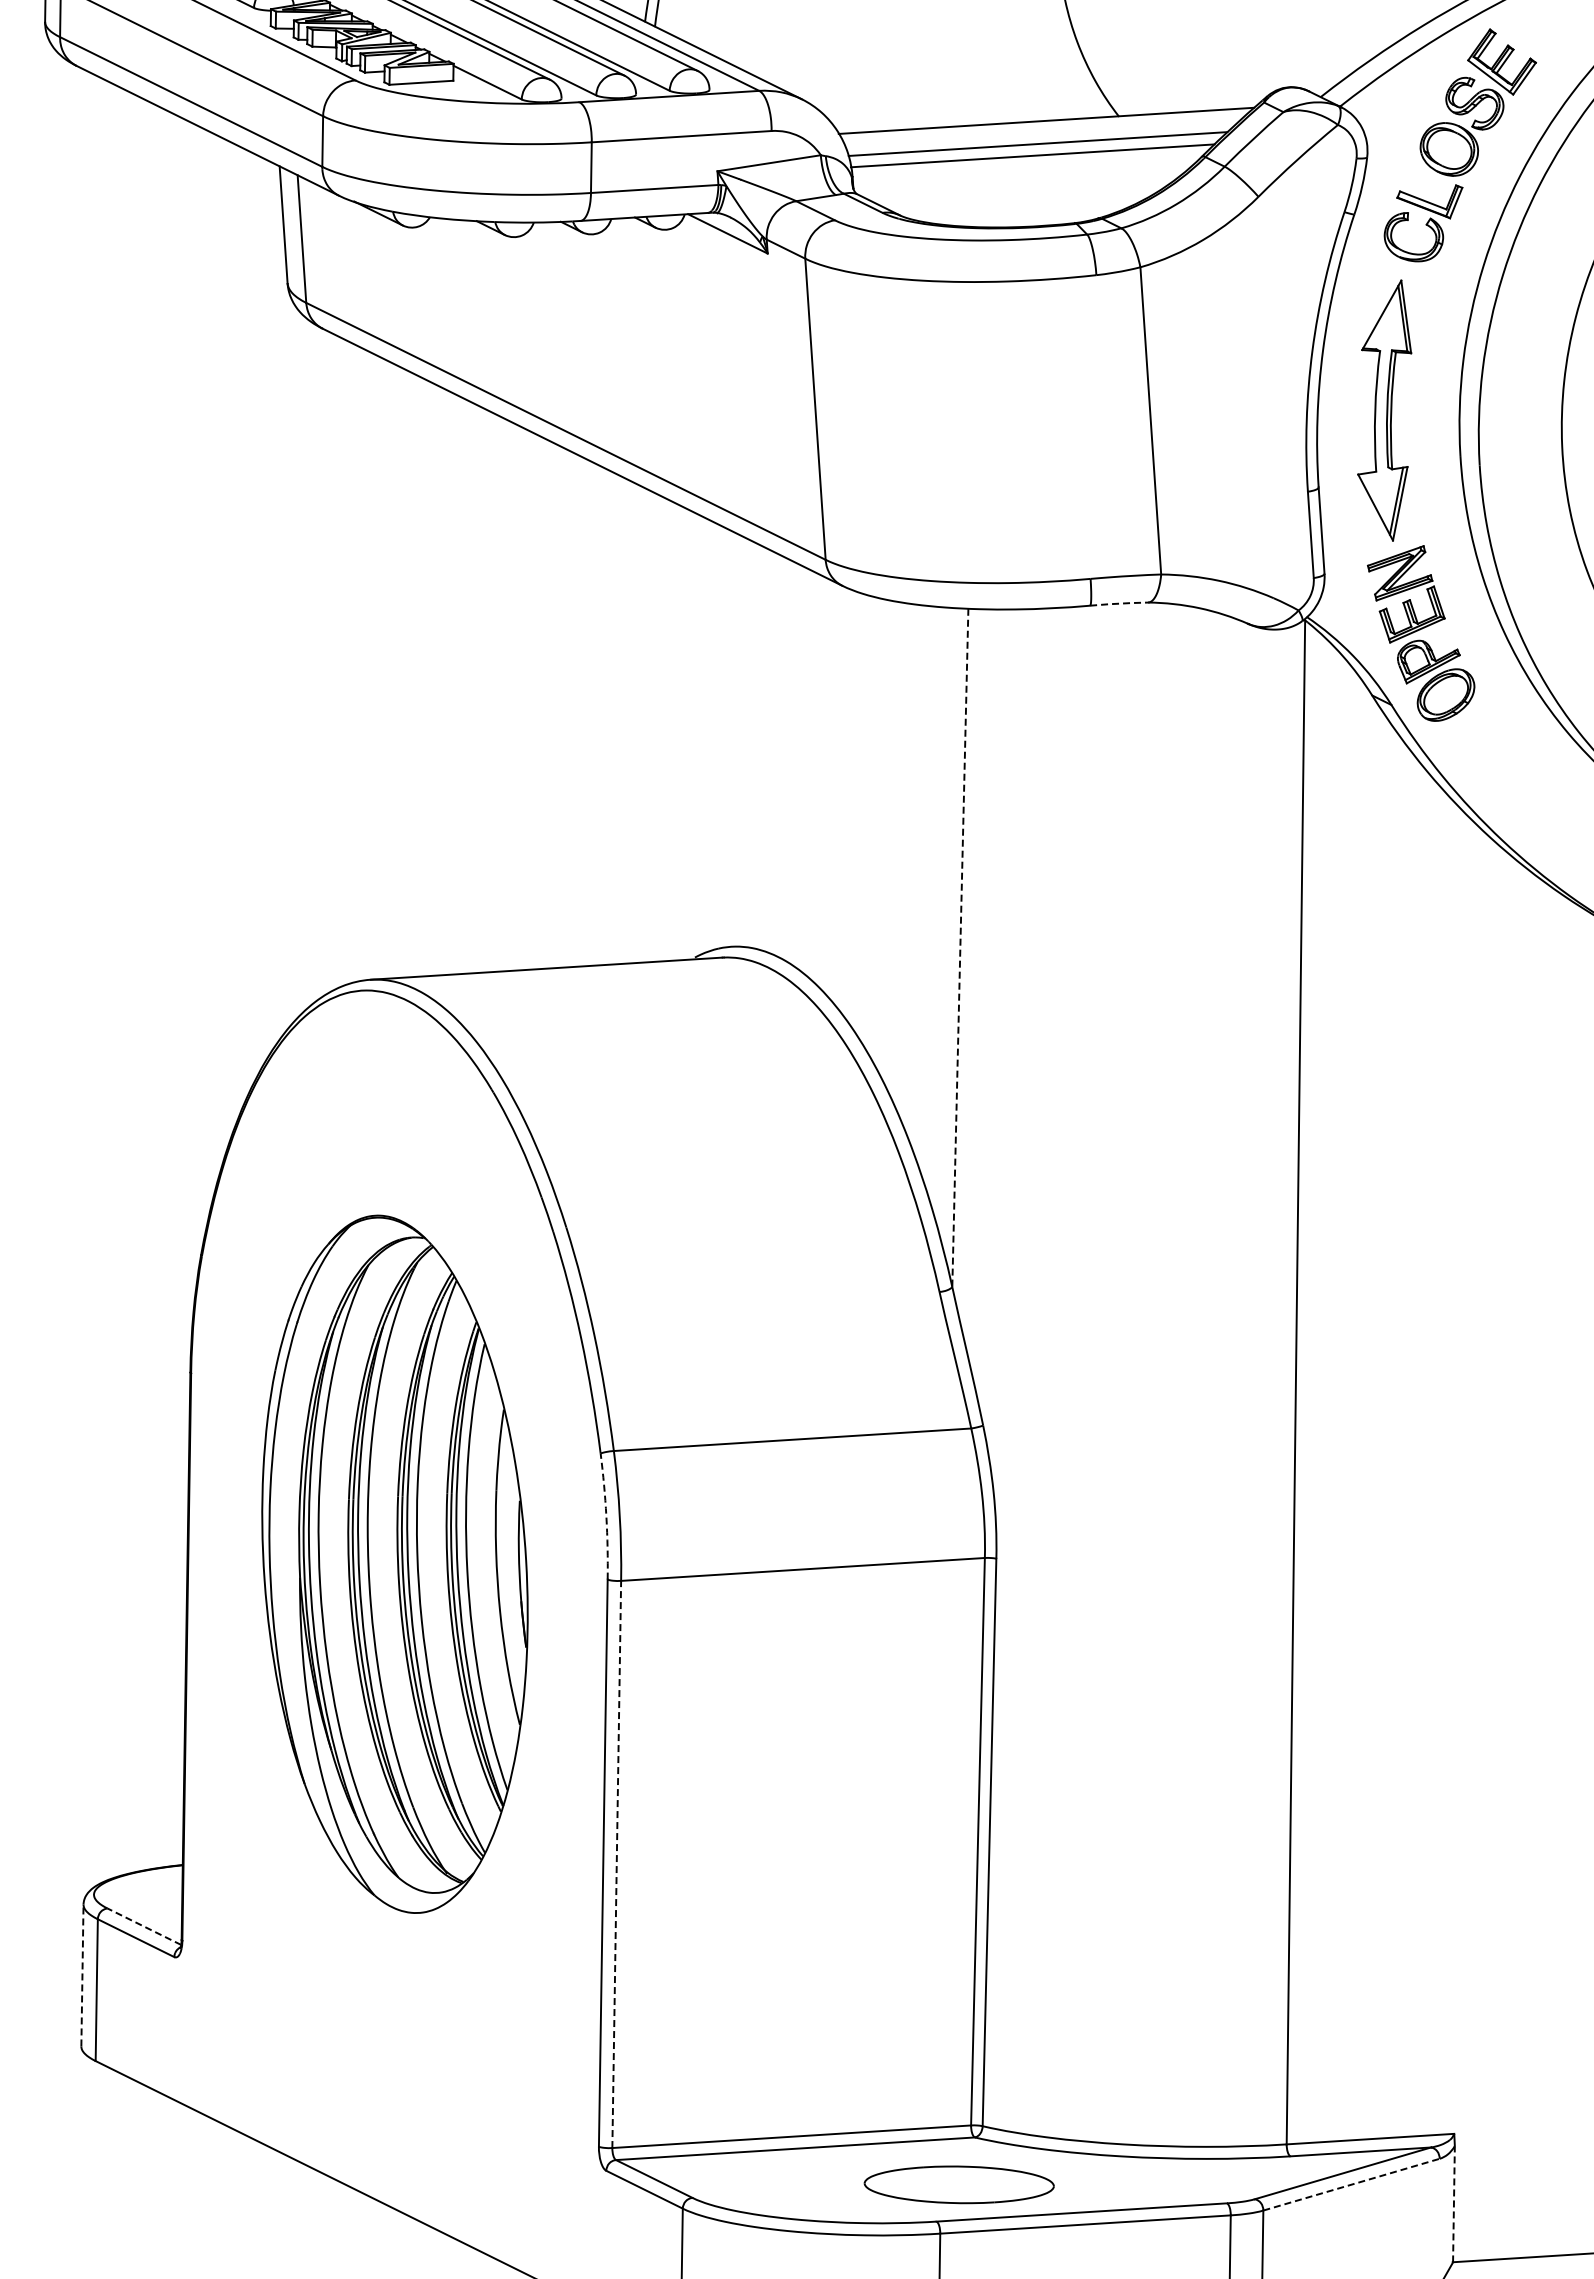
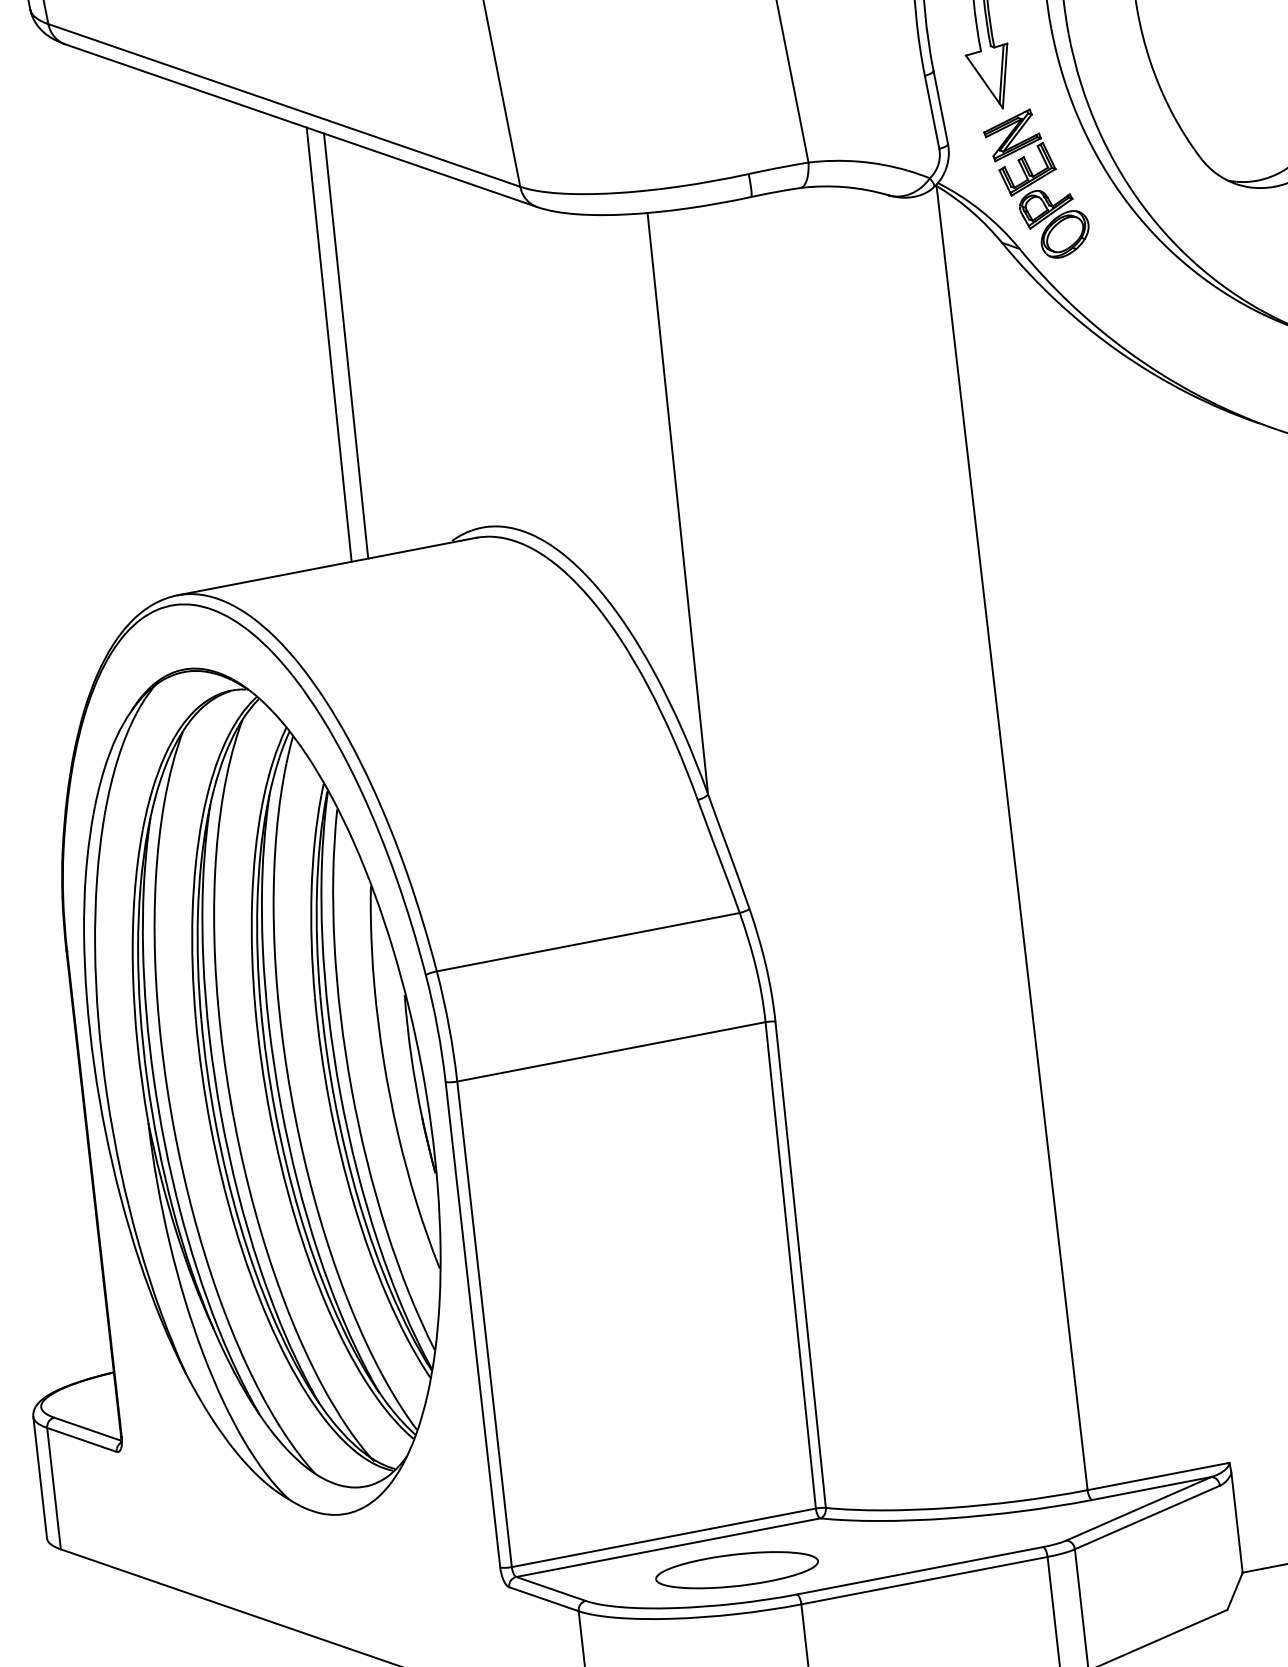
line: (1118, 603) -> (775, 192), dashed -> solid
line: (582, 713) -> (329, 344), added
line: (601, 717) -> (345, 346), added
line: (960, 948) -> (678, 504), dashed -> solid
arc: (606, 1516) -> (437, 1028), dashed -> solid
part: (394, 1564) -> (261, 1092), size x1.43
line: (616, 1864) -> (484, 1324), dashed -> solid
line: (143, 1926) -> (87, 1429), dashed -> solid
line: (82, 1975) -> (40, 1477), dashed -> solid
part: (958, 2184) -> (736, 1570), moved
line: (1351, 2184) -> (1147, 1517), dashed -> solid
line: (1453, 2203) -> (1236, 1522), dashed -> solid

